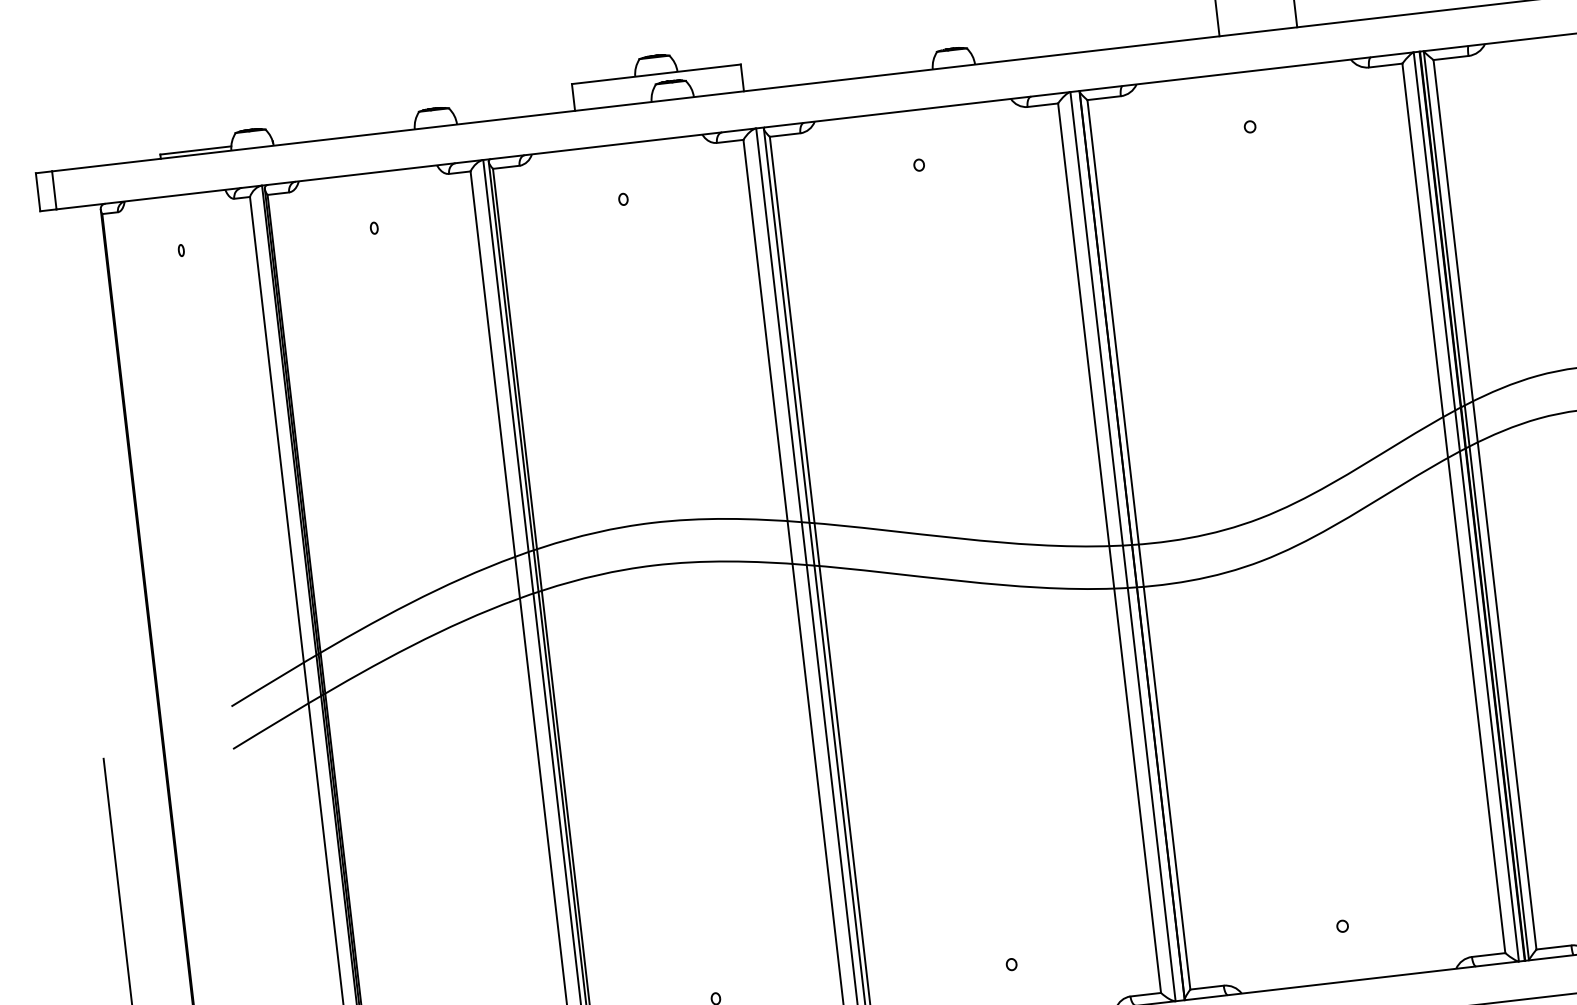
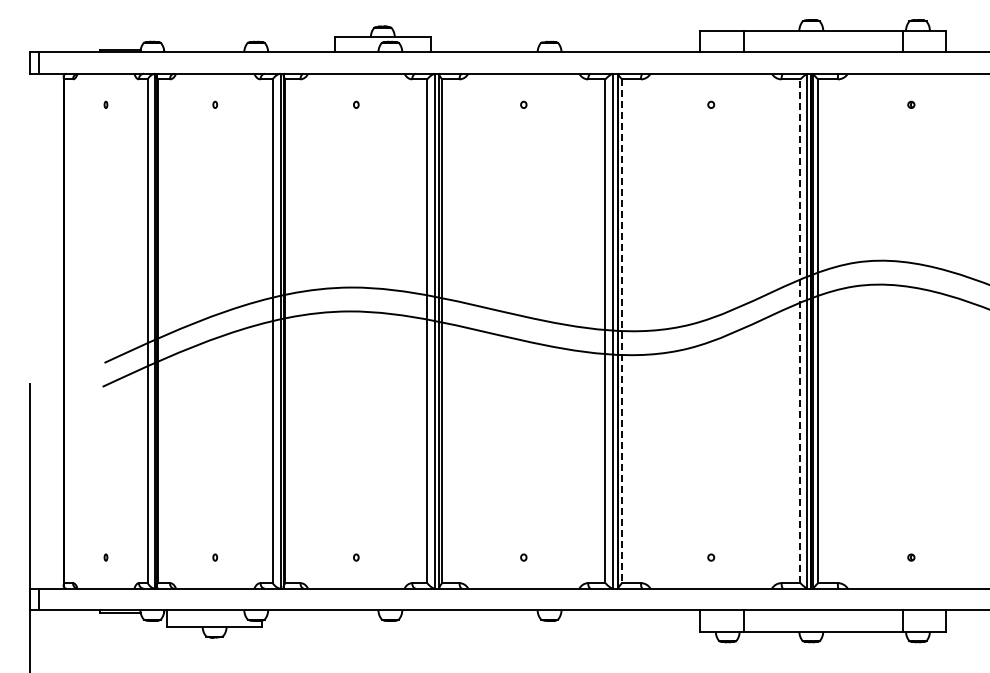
line: (1454, 508) -> (800, 331), solid -> dashed
line: (1139, 545) -> (622, 331), solid -> dashed

